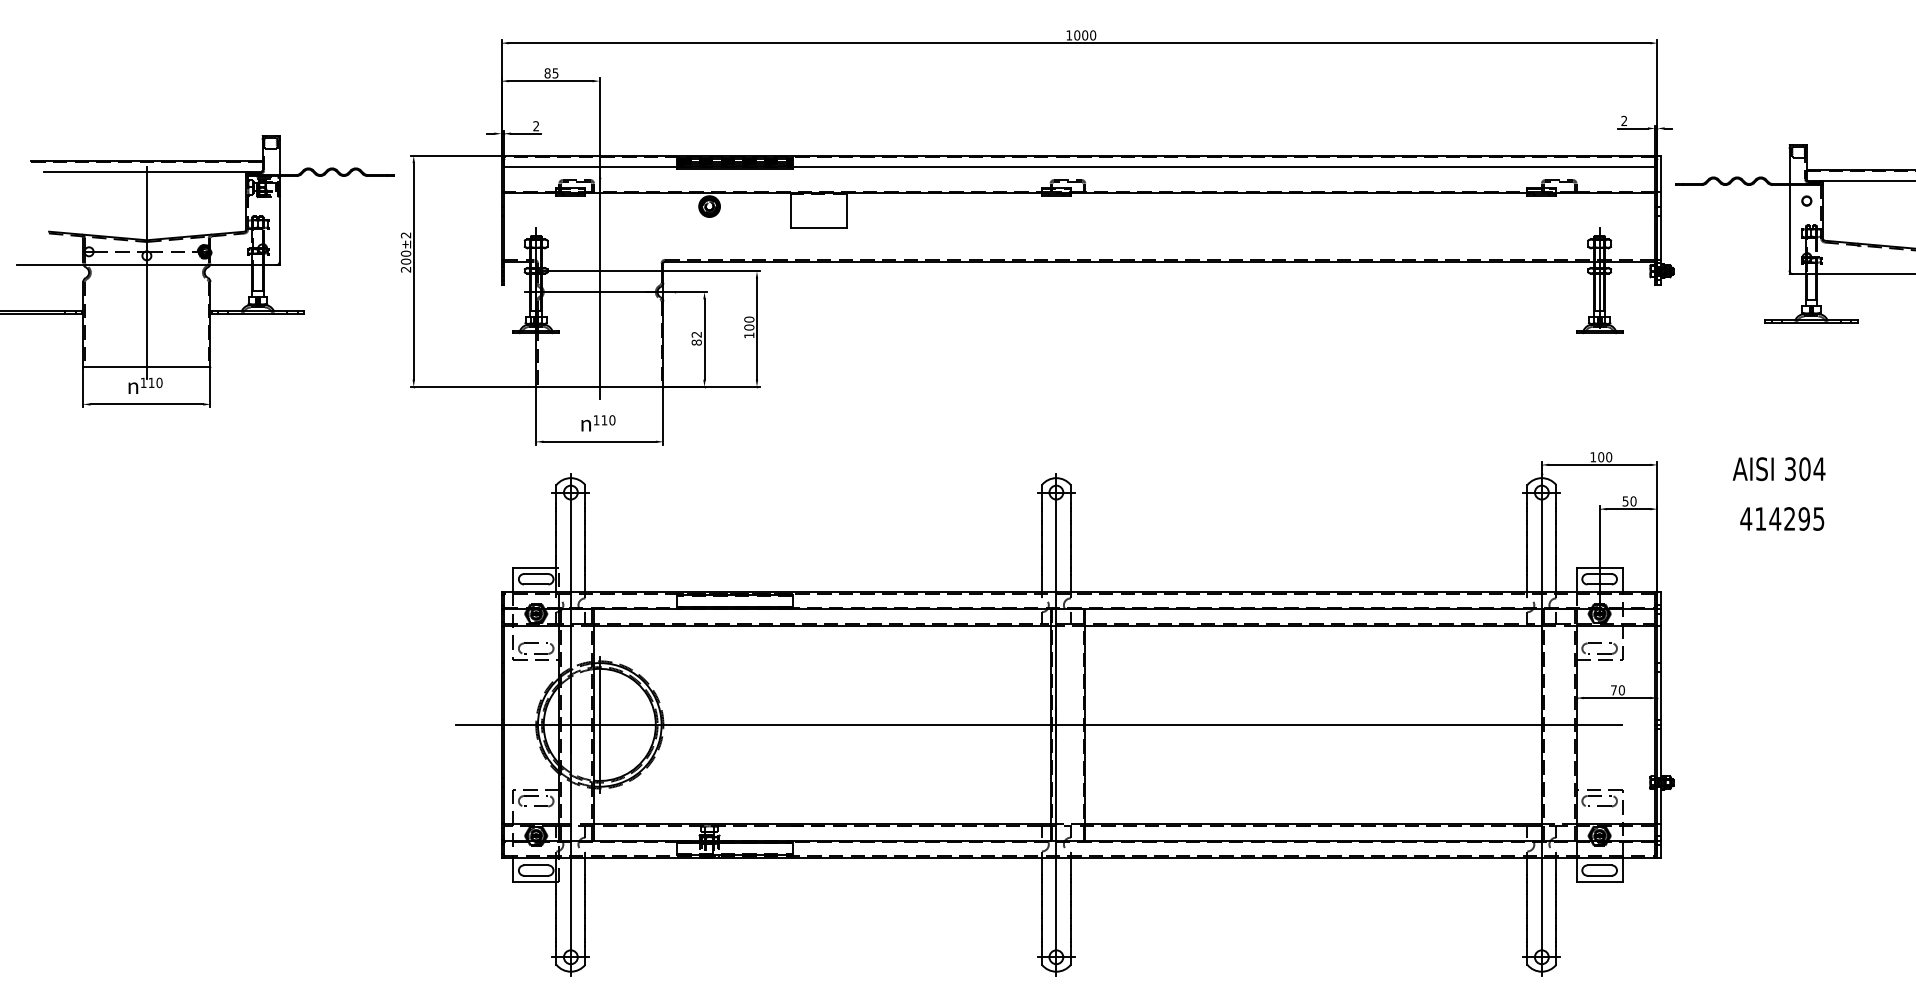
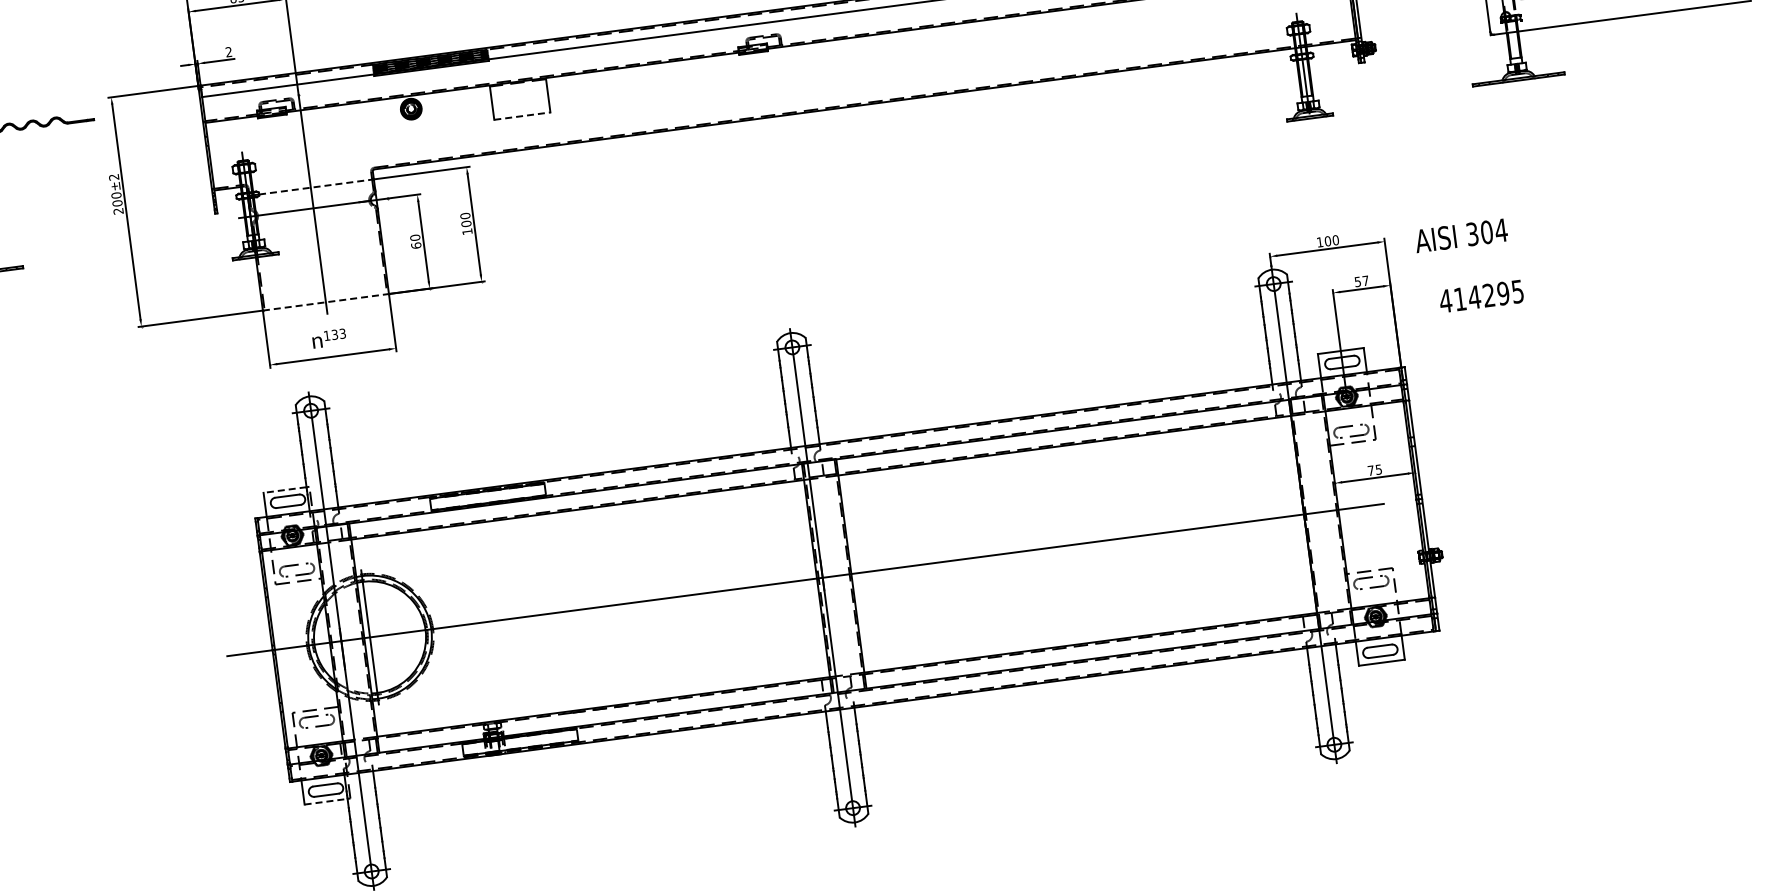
line: (819, 228) -> (523, 116), solid -> dashed
line: (605, 271) -> (316, 187), solid -> dashed
text: (696, 338) -> (415, 241), 82 -> 60
line: (599, 386) -> (325, 301), solid -> dashed
text: (608, 420) -> (338, 334), 110 -> 133
text: (1778, 469) -> (1460, 236), moved
text: (1633, 501) -> (1365, 280), 50 -> 57
text: (1782, 518) -> (1481, 295), moved
line: (534, 567) -> (284, 489), solid -> dashed
text: (1621, 690) -> (1378, 469), 70 -> 75
line: (534, 882) -> (325, 802), solid -> dashed

